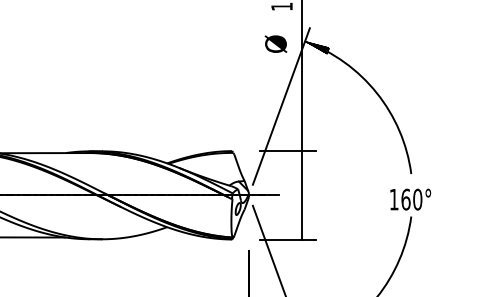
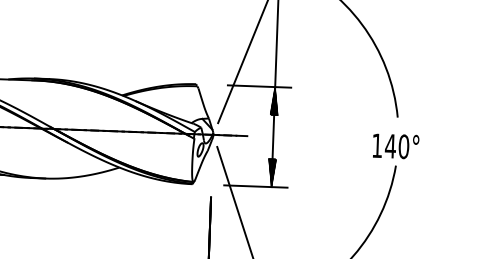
hatch: (301, 163) -> (273, 101), added
text: (405, 199) -> (390, 146), 160° -> 140°
hatch: (301, 226) -> (271, 172), added

